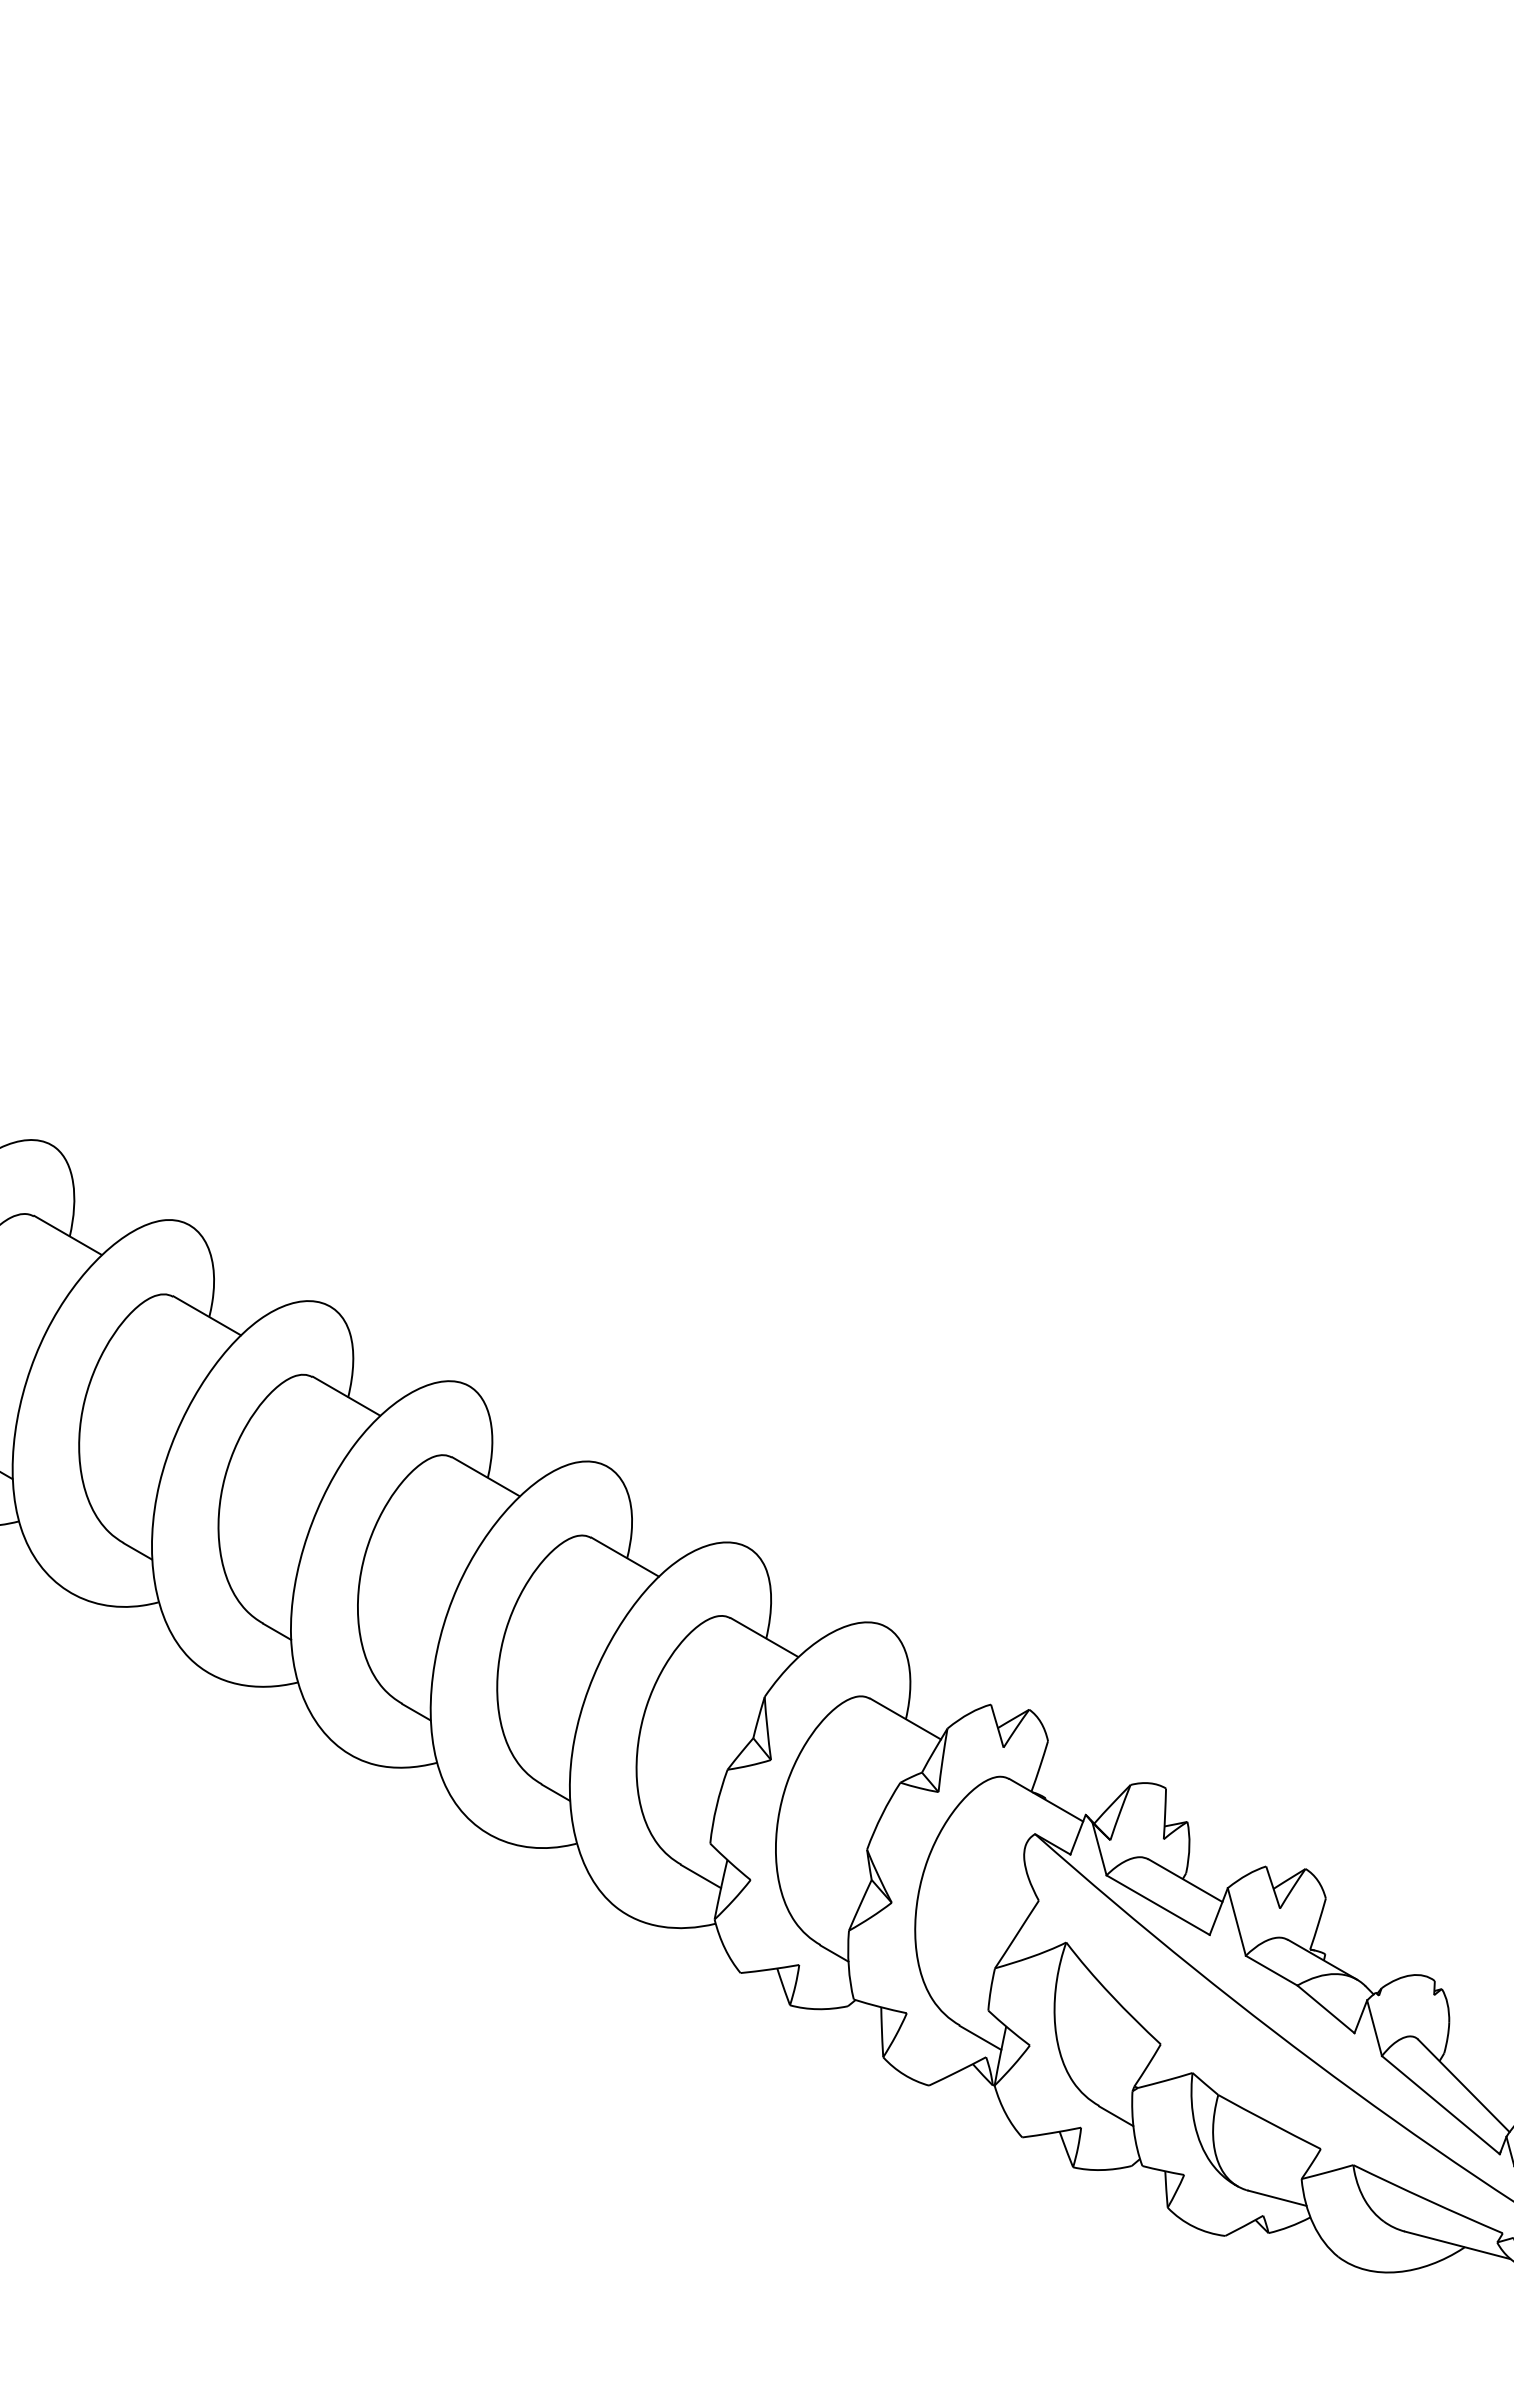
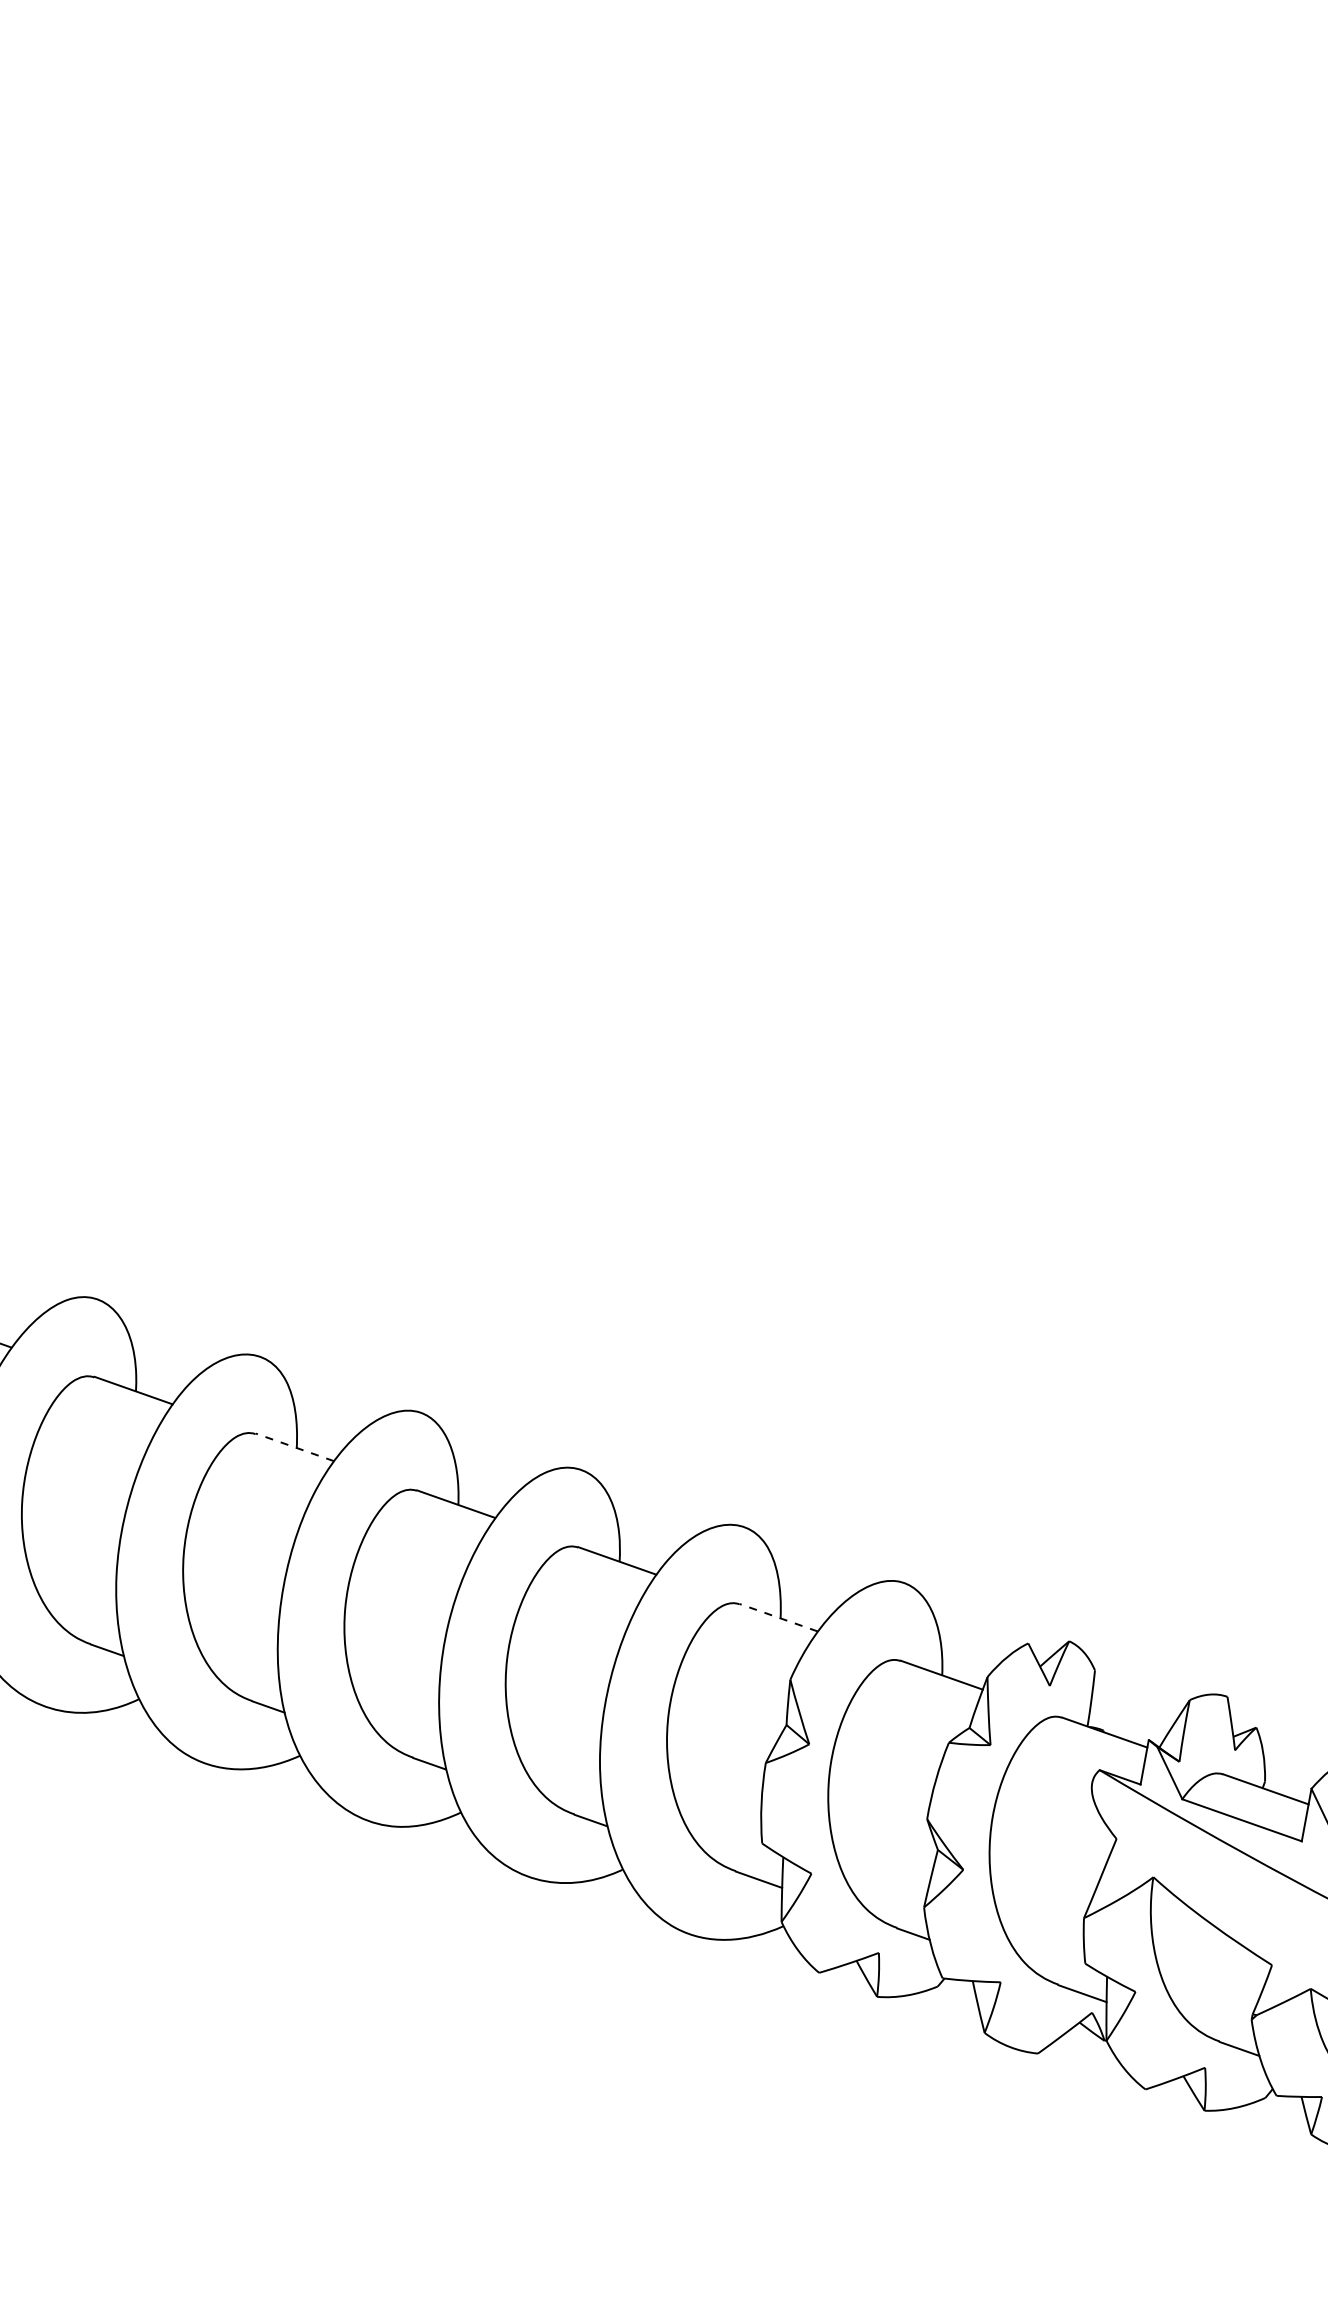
line: (346, 1396) -> (294, 1447), solid -> dashed
line: (764, 1637) -> (778, 1617), solid -> dashed

